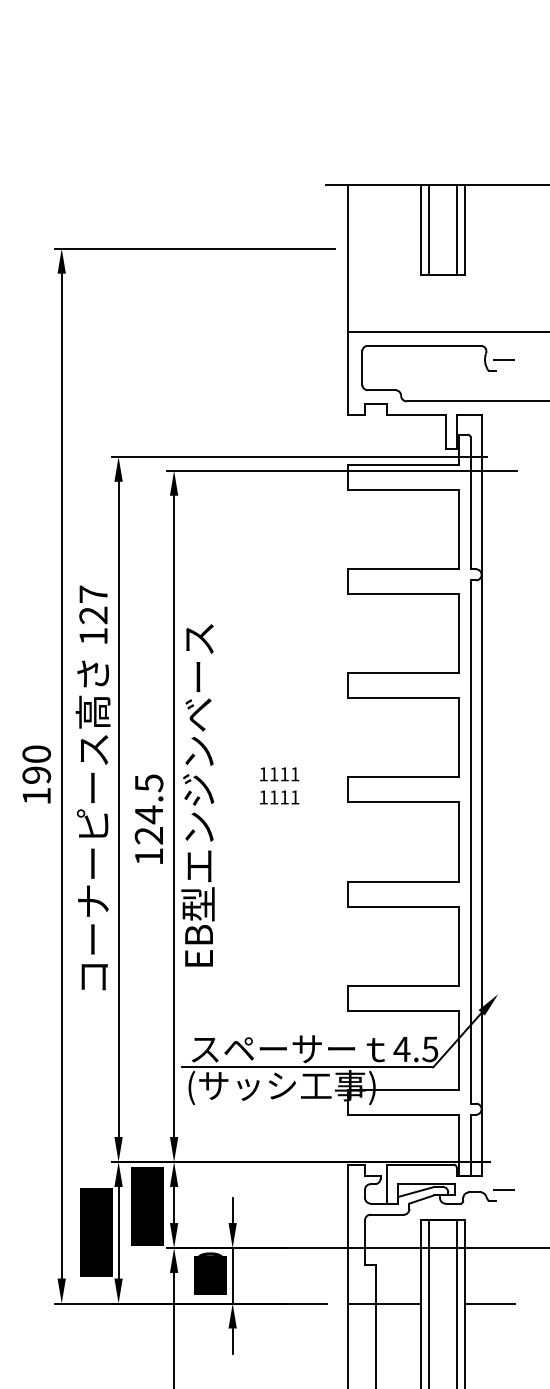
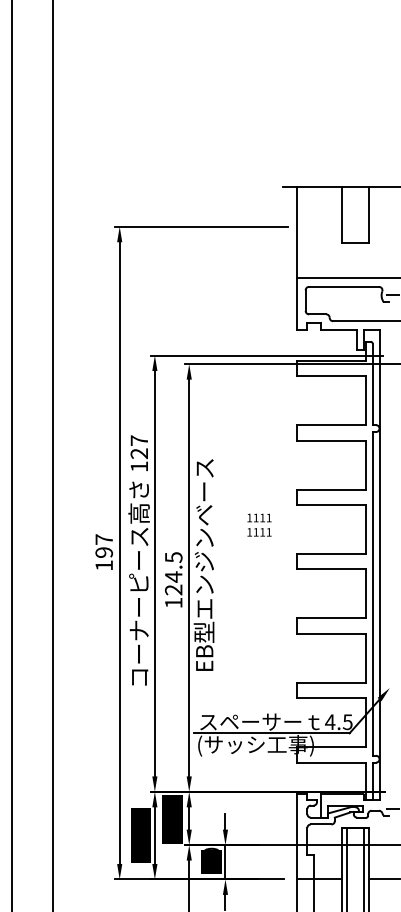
line: (428, 228) -> (346, 214), removed
line: (457, 228) -> (364, 214), removed
text: (37, 754) -> (104, 539), 190 -> 197
text: (279, 784) -> (259, 524), moved

